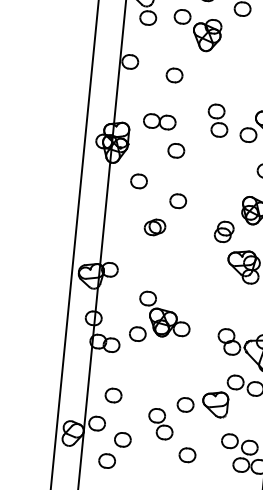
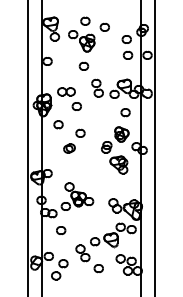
part: (173, 73) -> (83, 65), moved
part: (114, 395) -> (61, 230), moved

